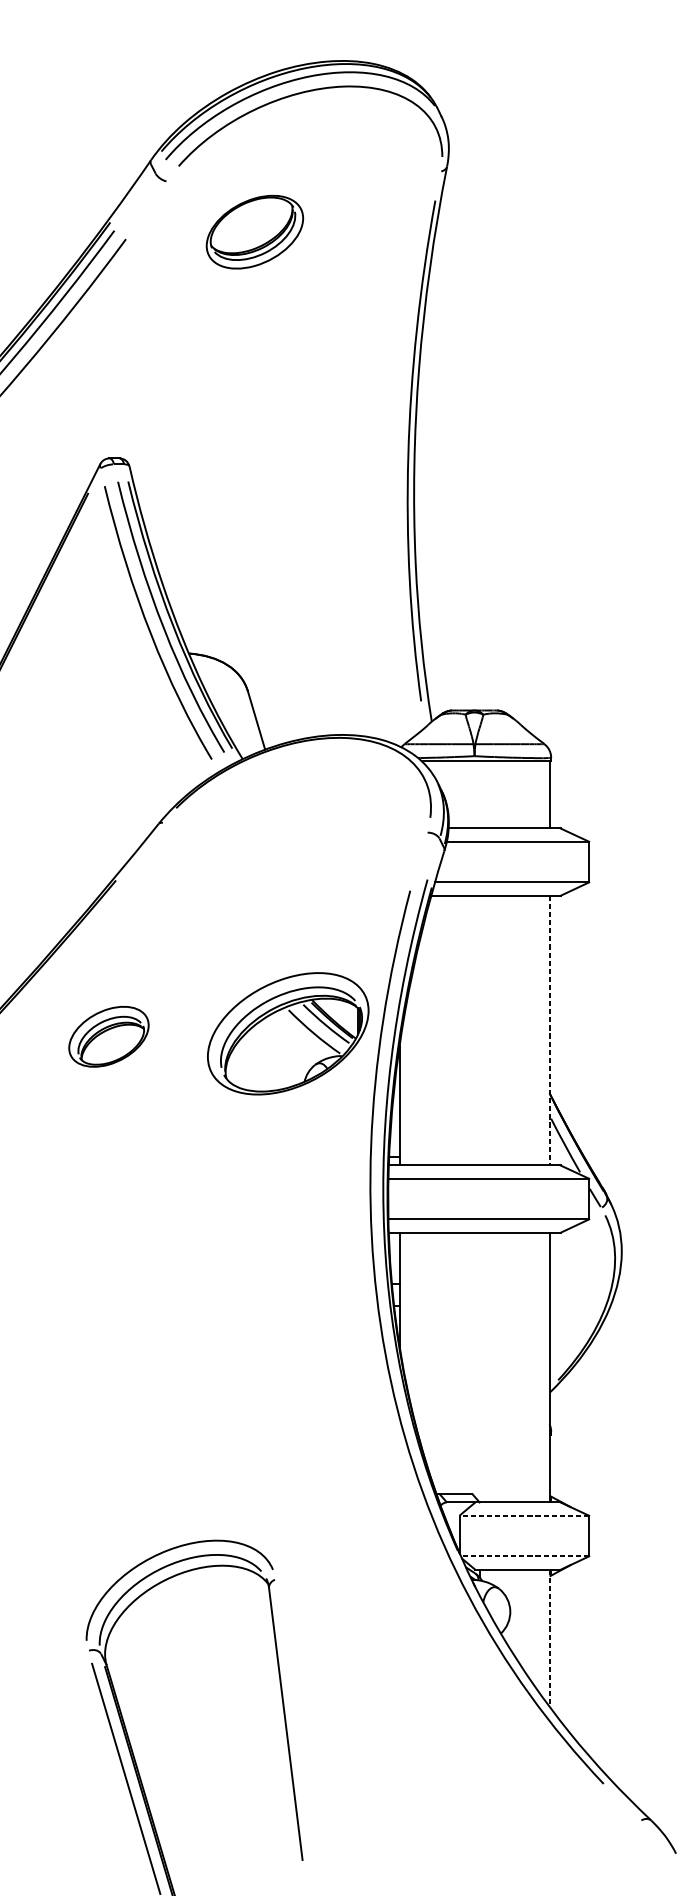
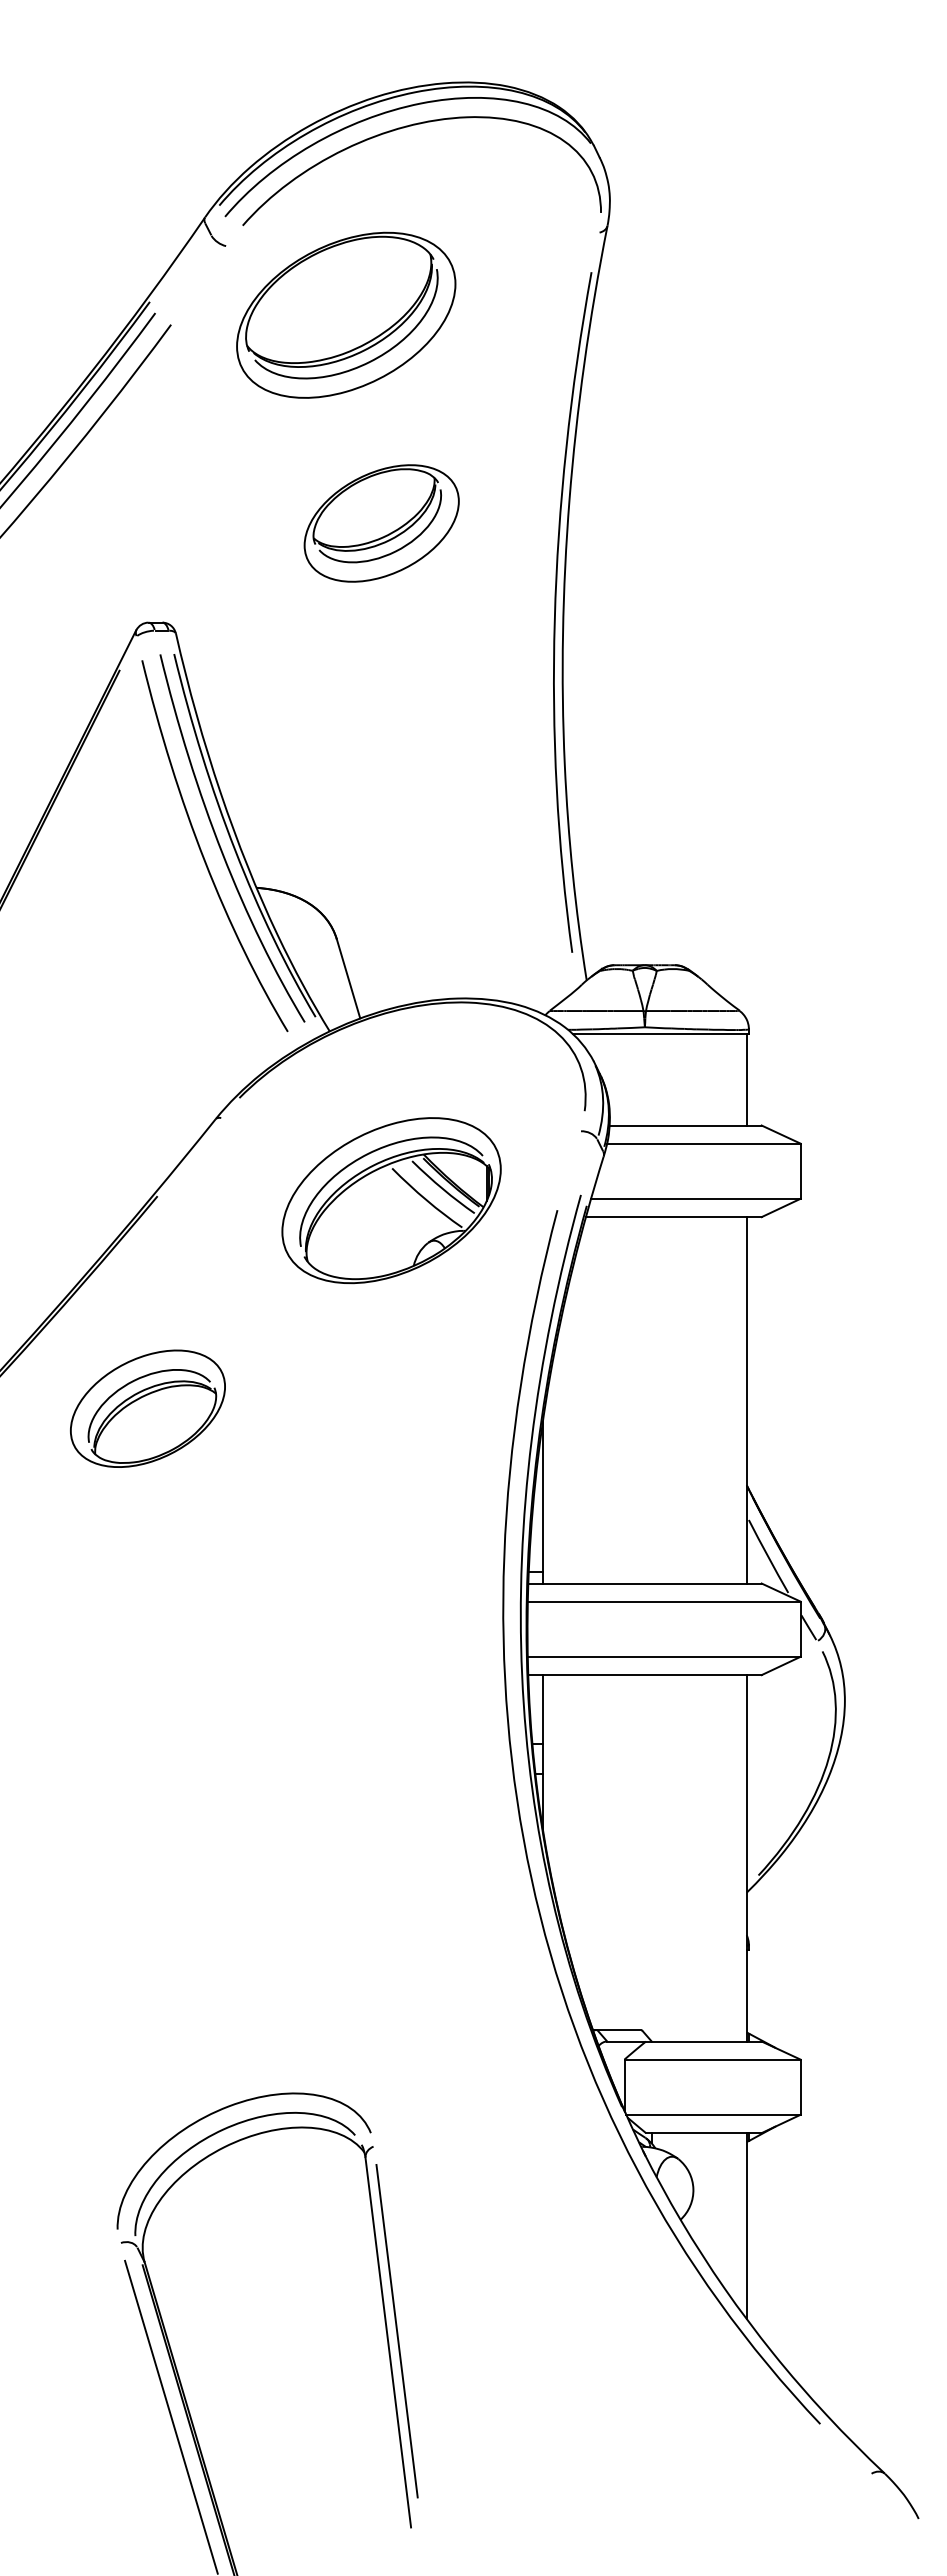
part: (255, 231) -> (346, 314), size x1.67
part: (280, 385) -> (381, 523), added
line: (549, 1030) -> (746, 1400), dashed -> solid
part: (288, 1033) -> (391, 1200), moved
part: (108, 1036) -> (147, 1408), size x1.43
line: (524, 1515) -> (712, 2059), dashed -> solid
line: (524, 1556) -> (712, 2114), dashed -> solid
line: (549, 1638) -> (746, 2226), dashed -> solid
line: (291, 1715) -> (396, 2330), added

